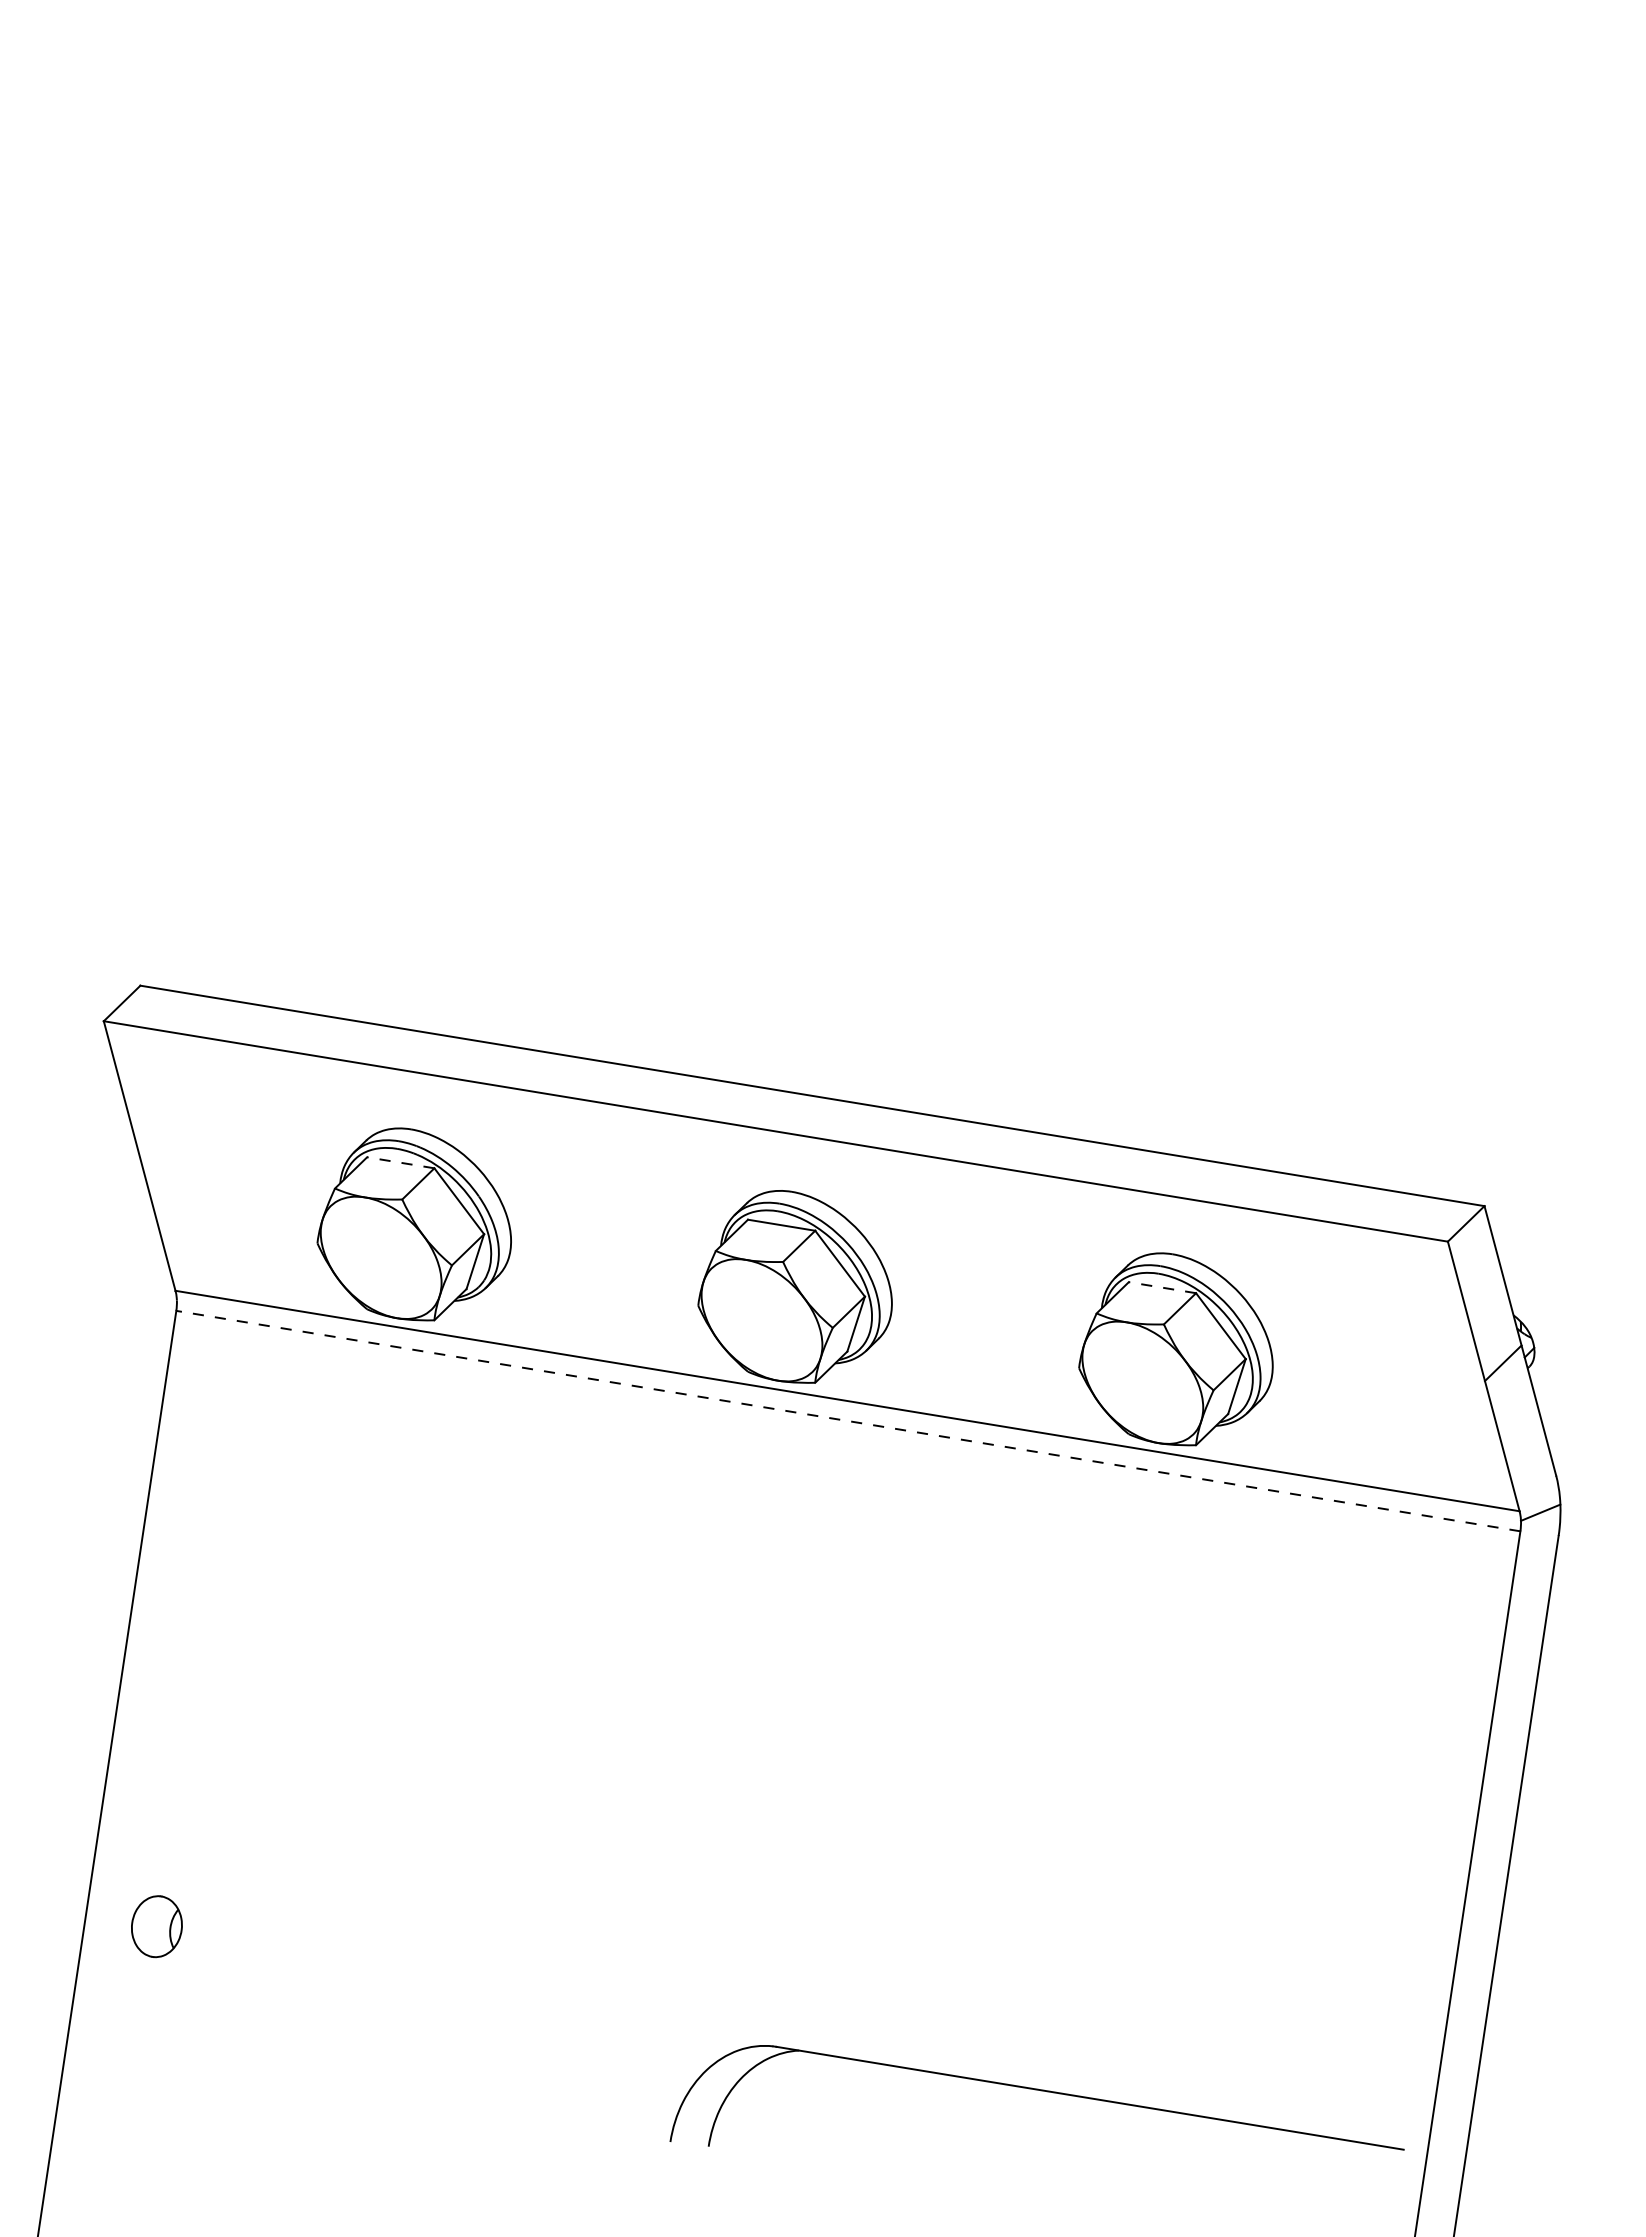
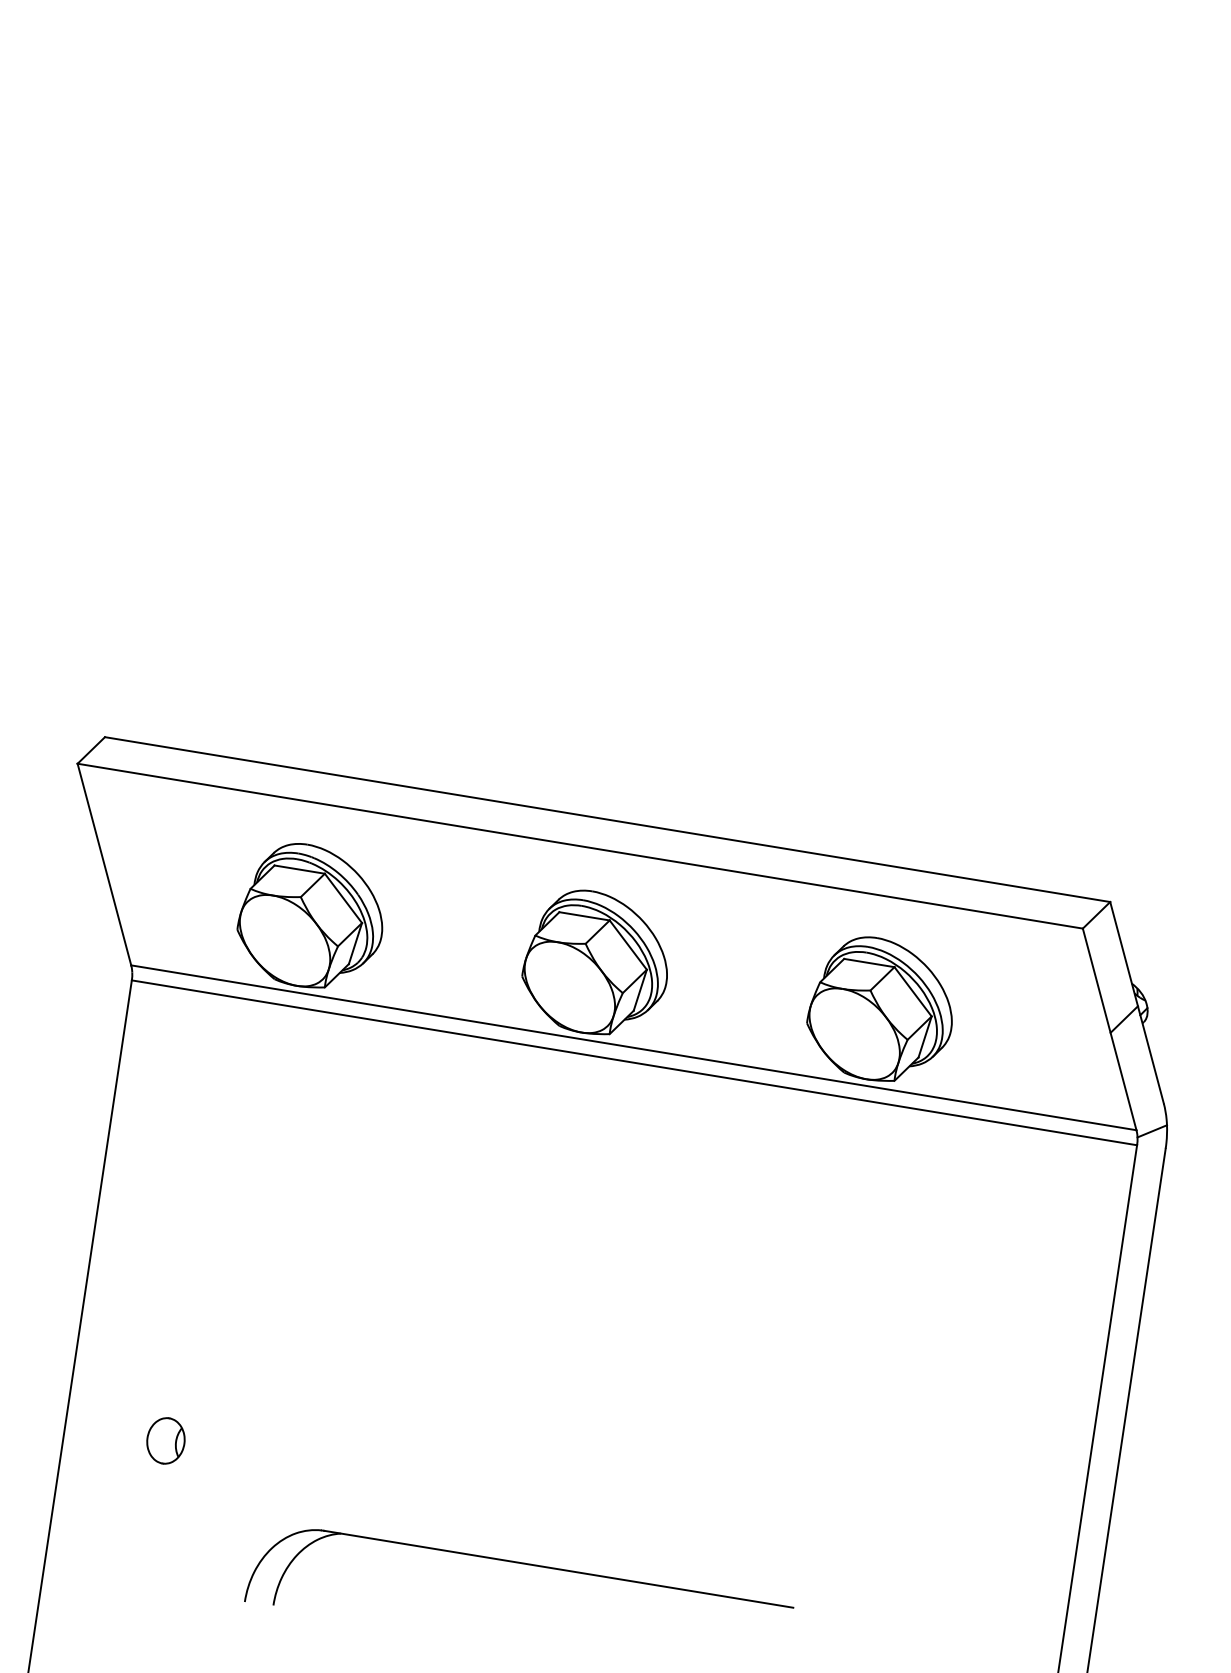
line: (400, 1162) -> (299, 869), dashed -> solid
line: (1161, 1287) -> (868, 962), dashed -> solid
line: (847, 1421) -> (633, 1063), dashed -> solid
part: (156, 1926) -> (165, 1440), moved
part: (1036, 2090) -> (518, 1563), moved

